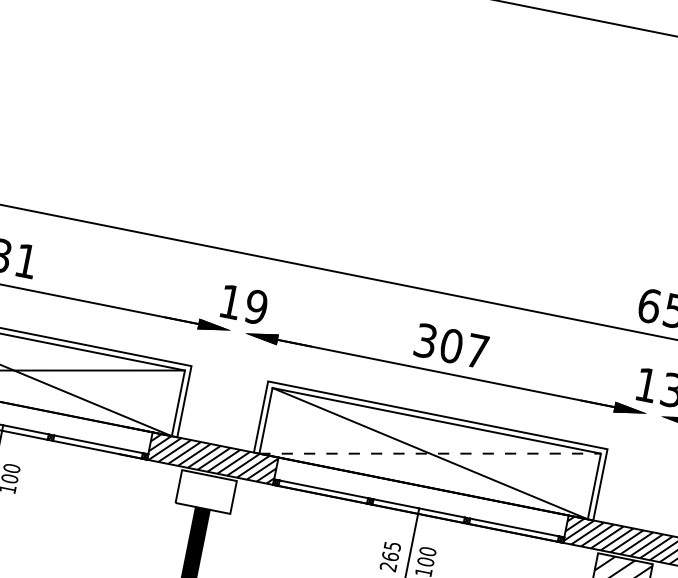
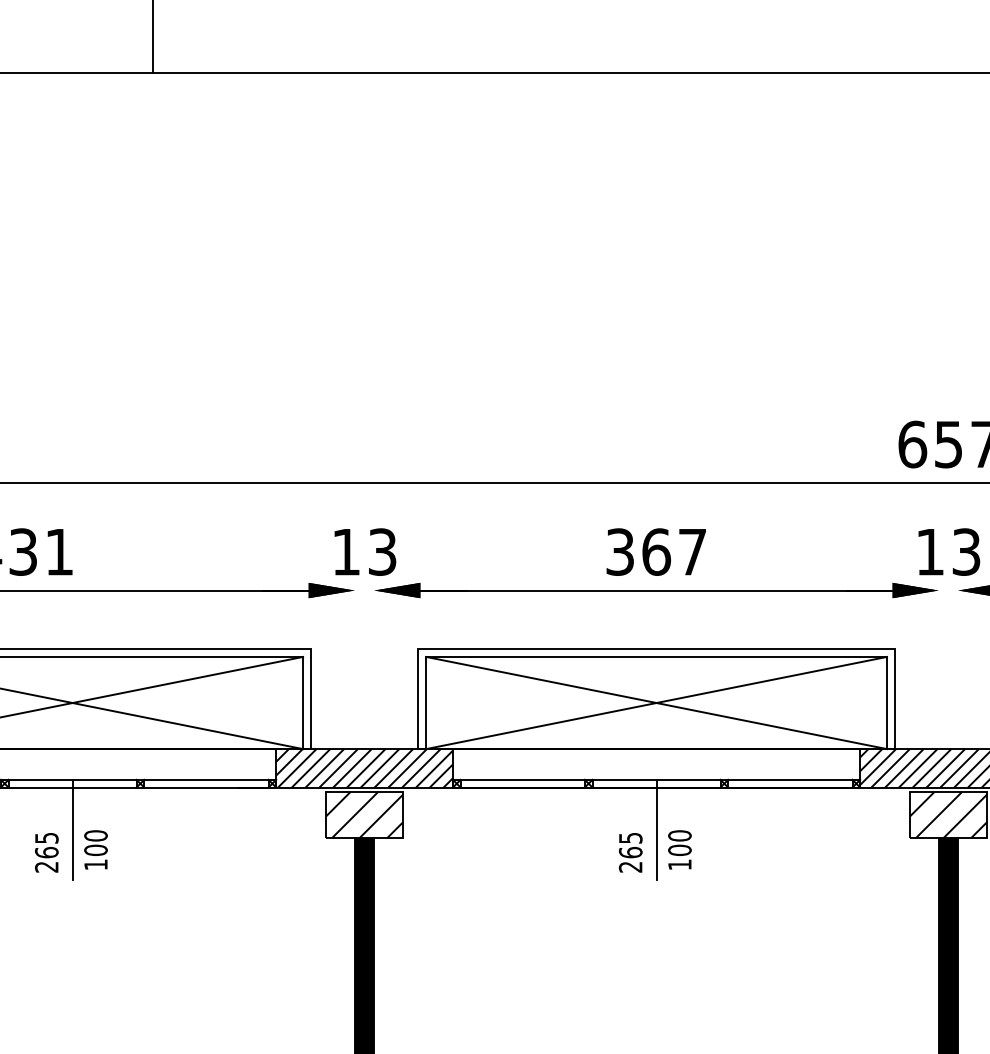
text: (256, 306) -> (382, 551), 19 -> 13
text: (451, 345) -> (656, 551), 307 -> 367
line: (430, 453) -> (657, 702), dashed -> solid
hatch: (206, 492) -> (364, 815), added

